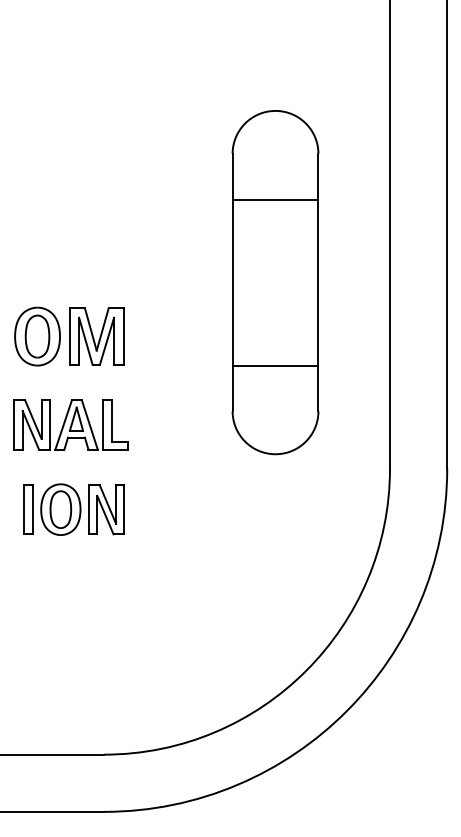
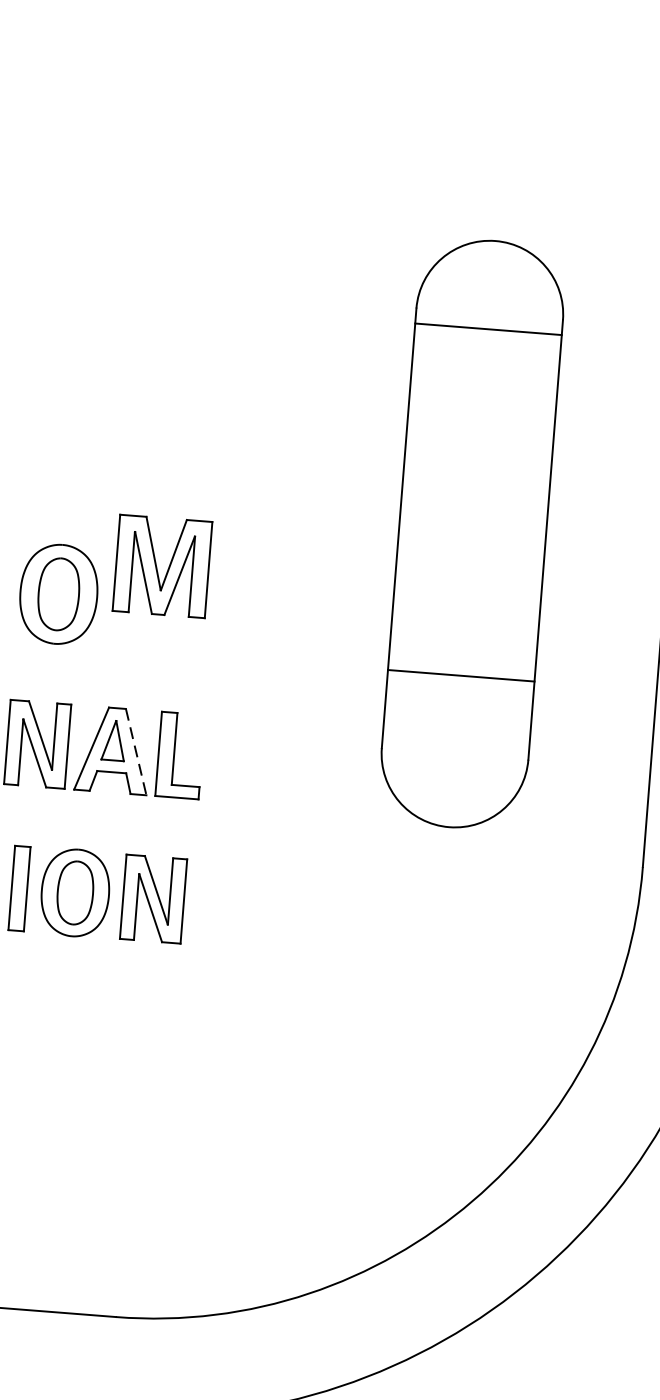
line: (275, 199) -> (488, 329), moved
part: (96, 336) -> (162, 566), moved
line: (89, 424) -> (135, 751), solid -> dashed

